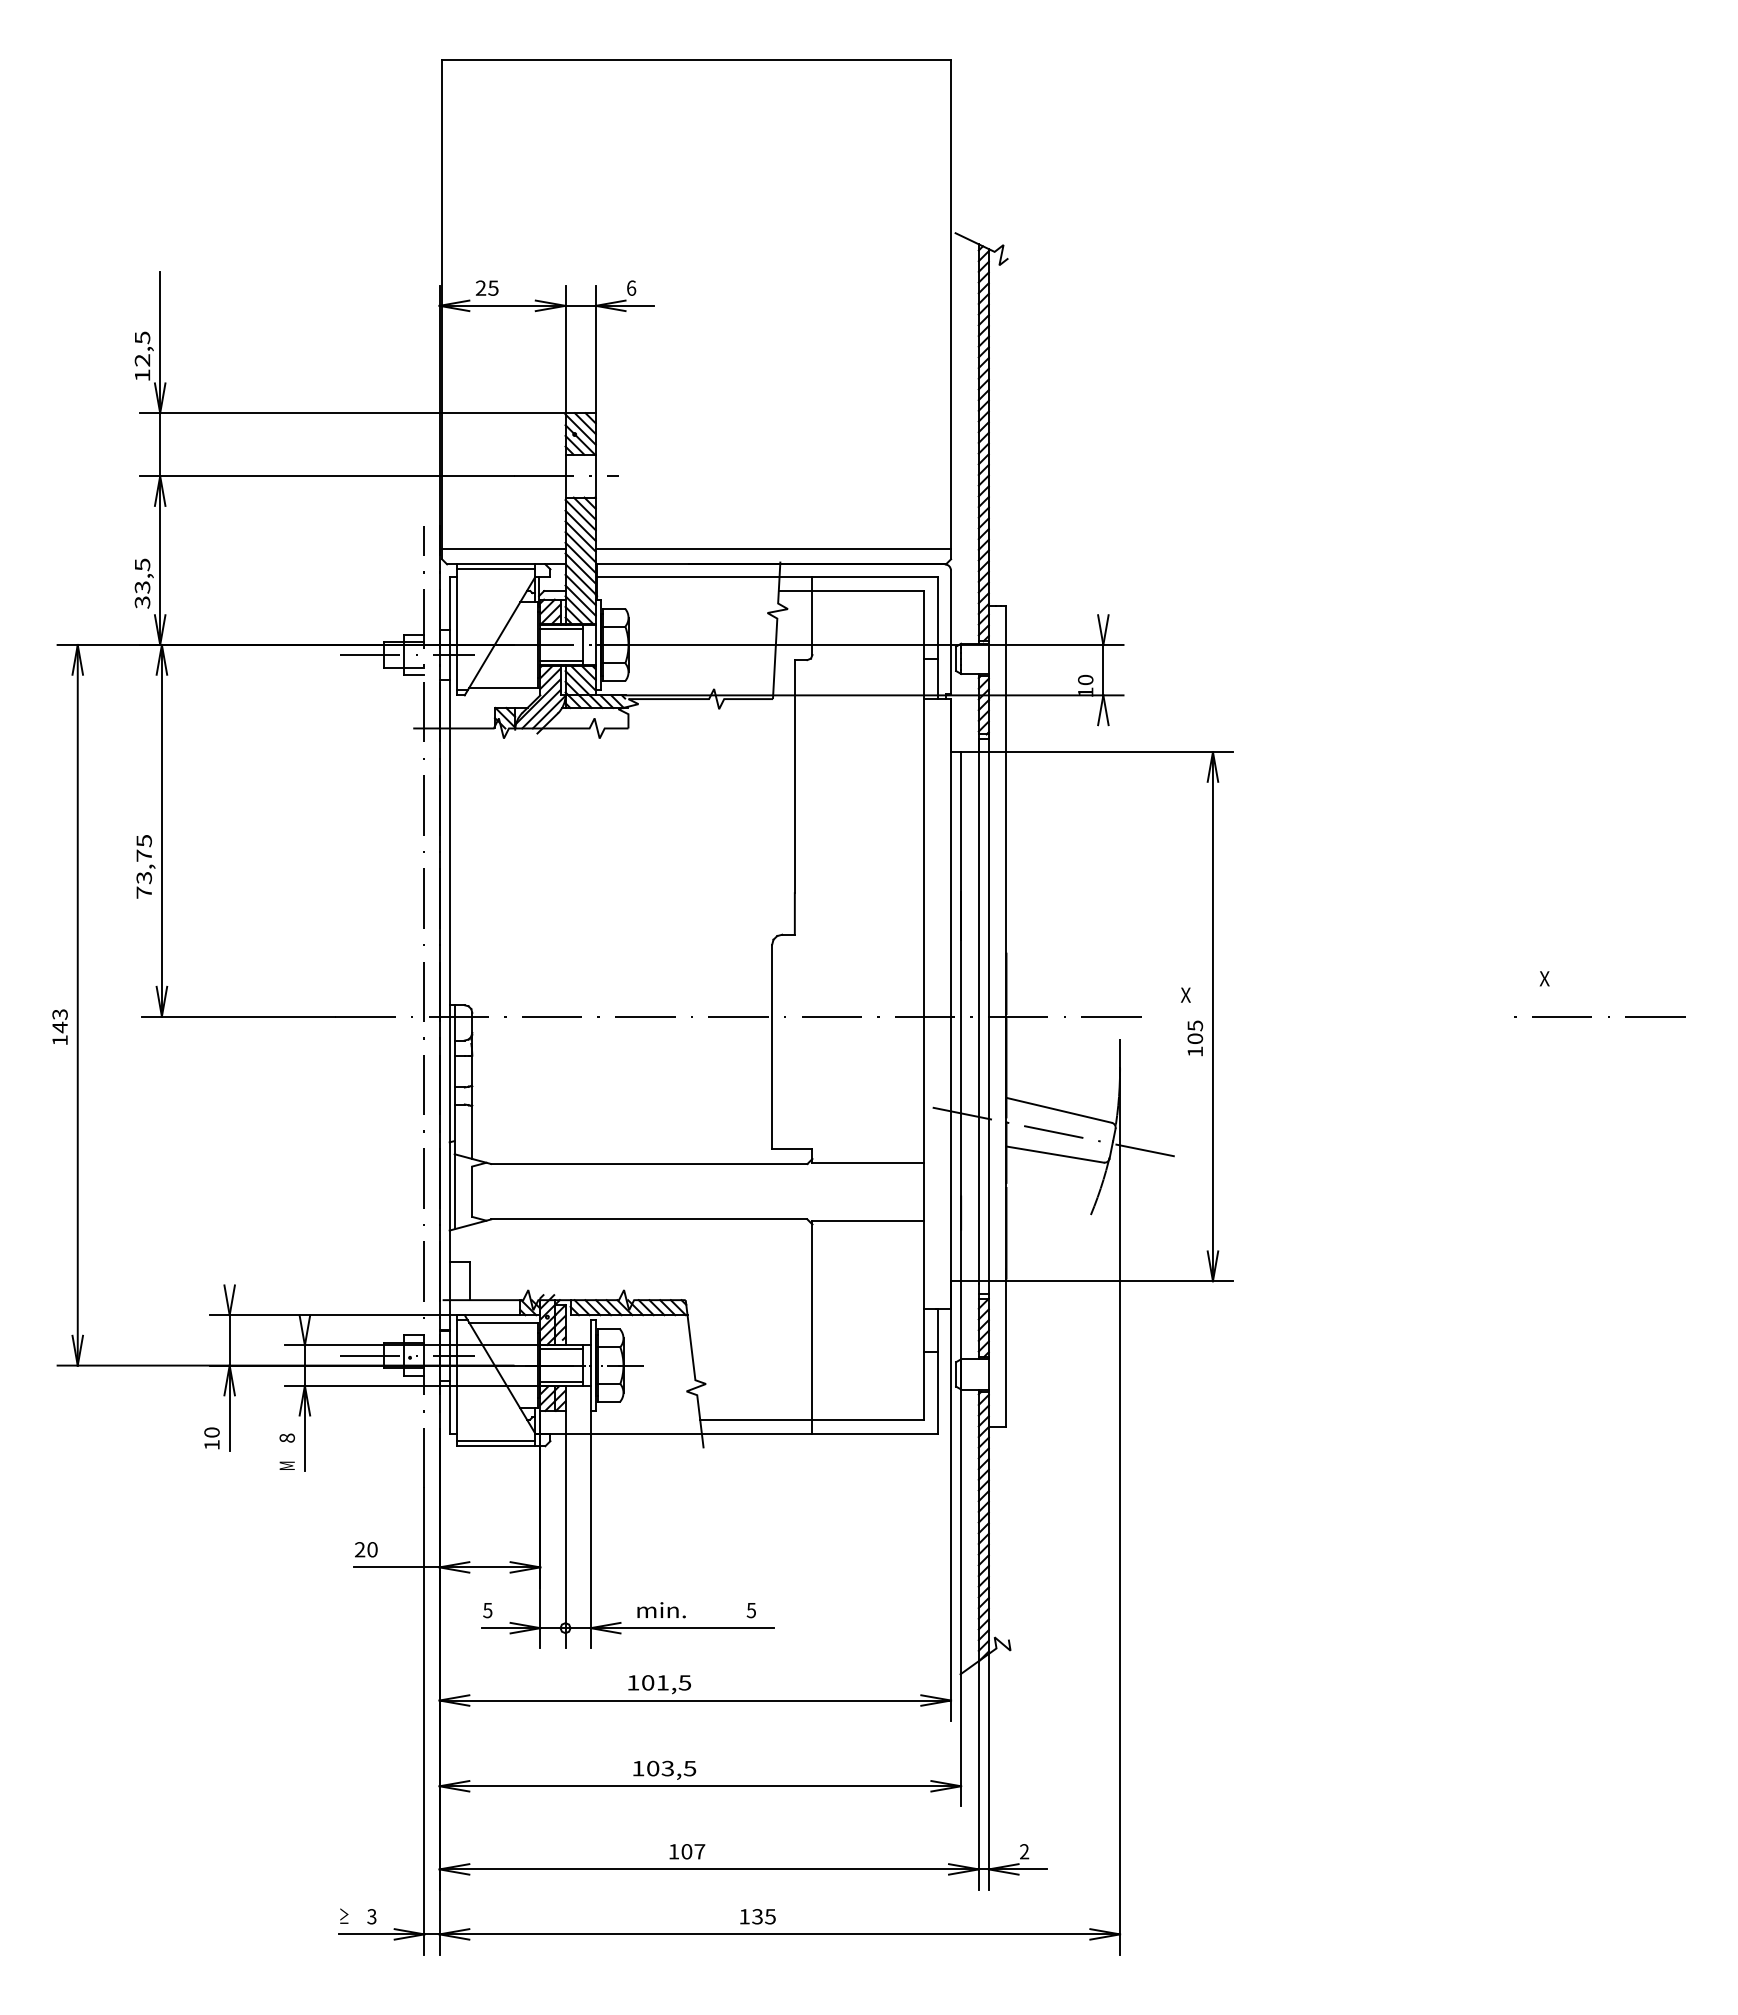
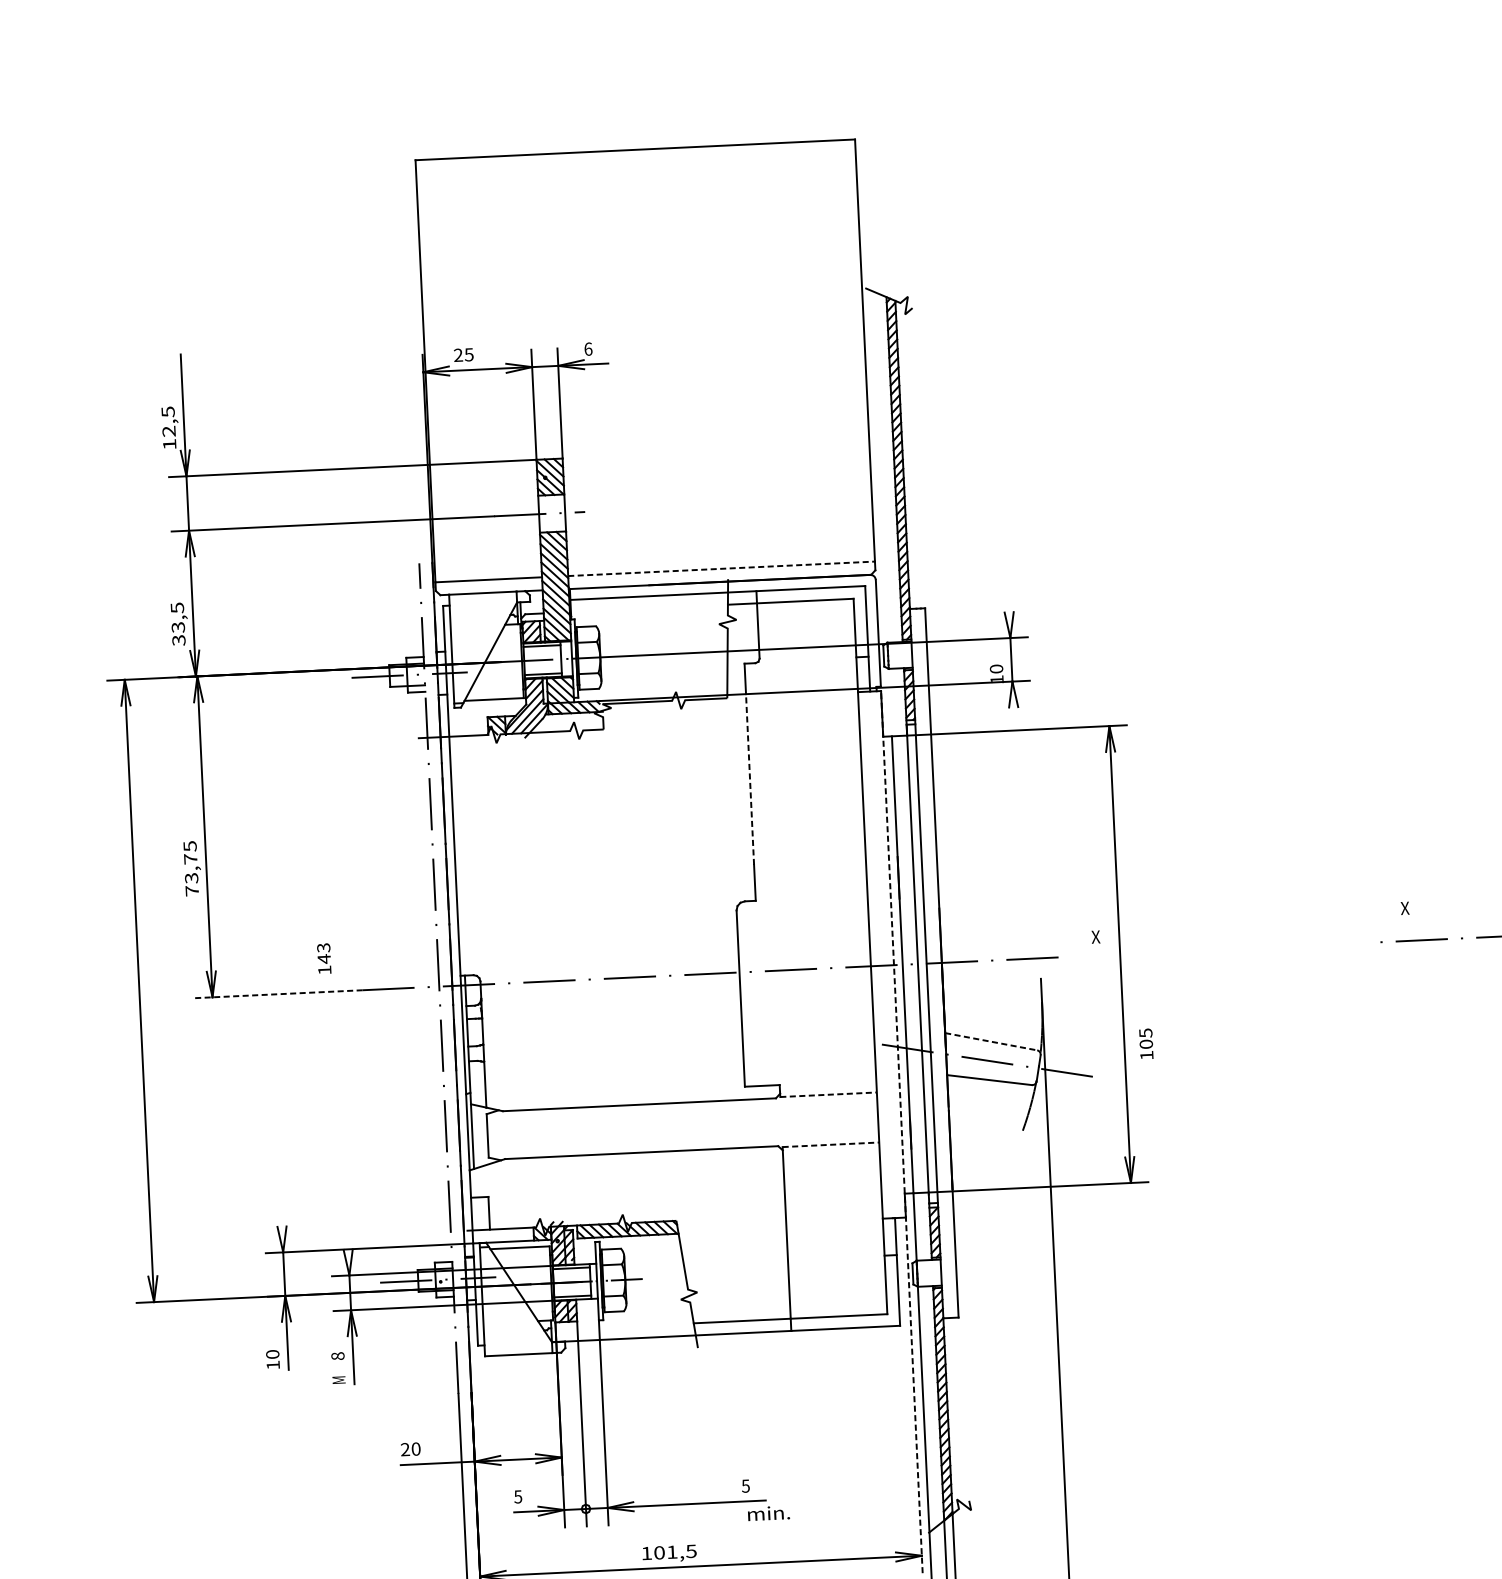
line: (773, 549) -> (721, 569), solid -> dashed
line: (496, 569) -> (483, 597), removed
line: (794, 794) -> (749, 779), solid -> dashed
line: (238, 1016) -> (278, 994), solid -> dashed
text: (59, 1026) -> (323, 958), moved
text: (1195, 1038) -> (1146, 1044), moved
line: (1059, 1110) -> (991, 1041), solid -> dashed
line: (868, 1162) -> (828, 1094), solid -> dashed
line: (951, 1209) -> (902, 1131), solid -> dashed
line: (868, 1220) -> (831, 1144), solid -> dashed
line: (496, 1441) -> (518, 1350), removed
text: (661, 1610) -> (768, 1513), moved

